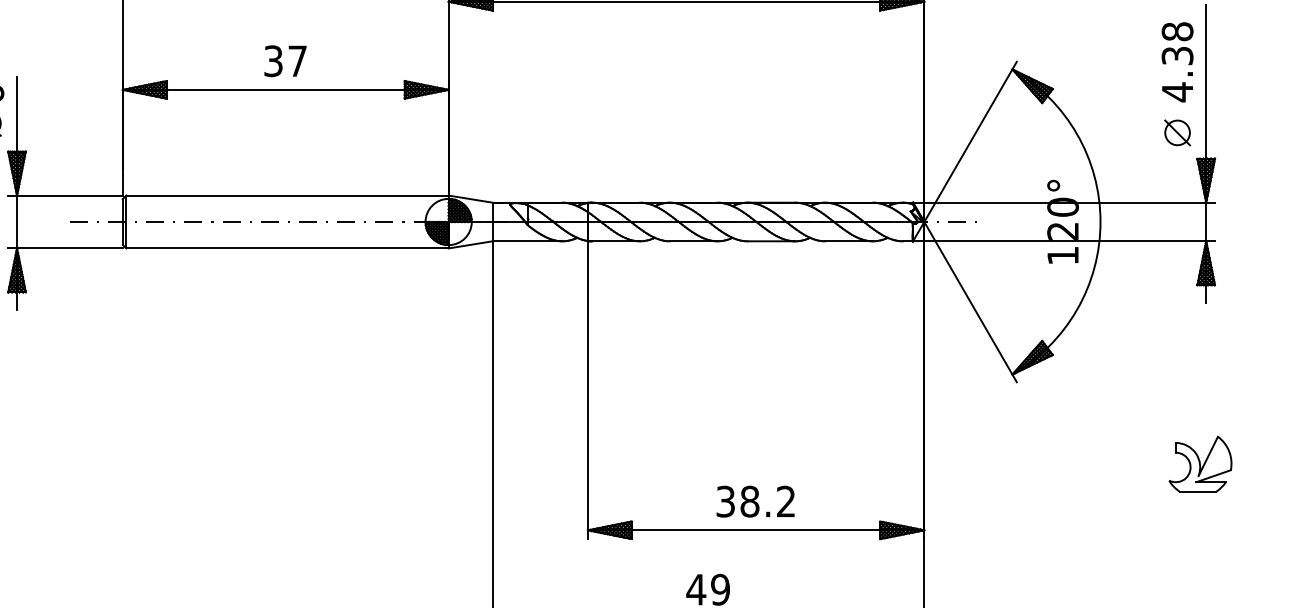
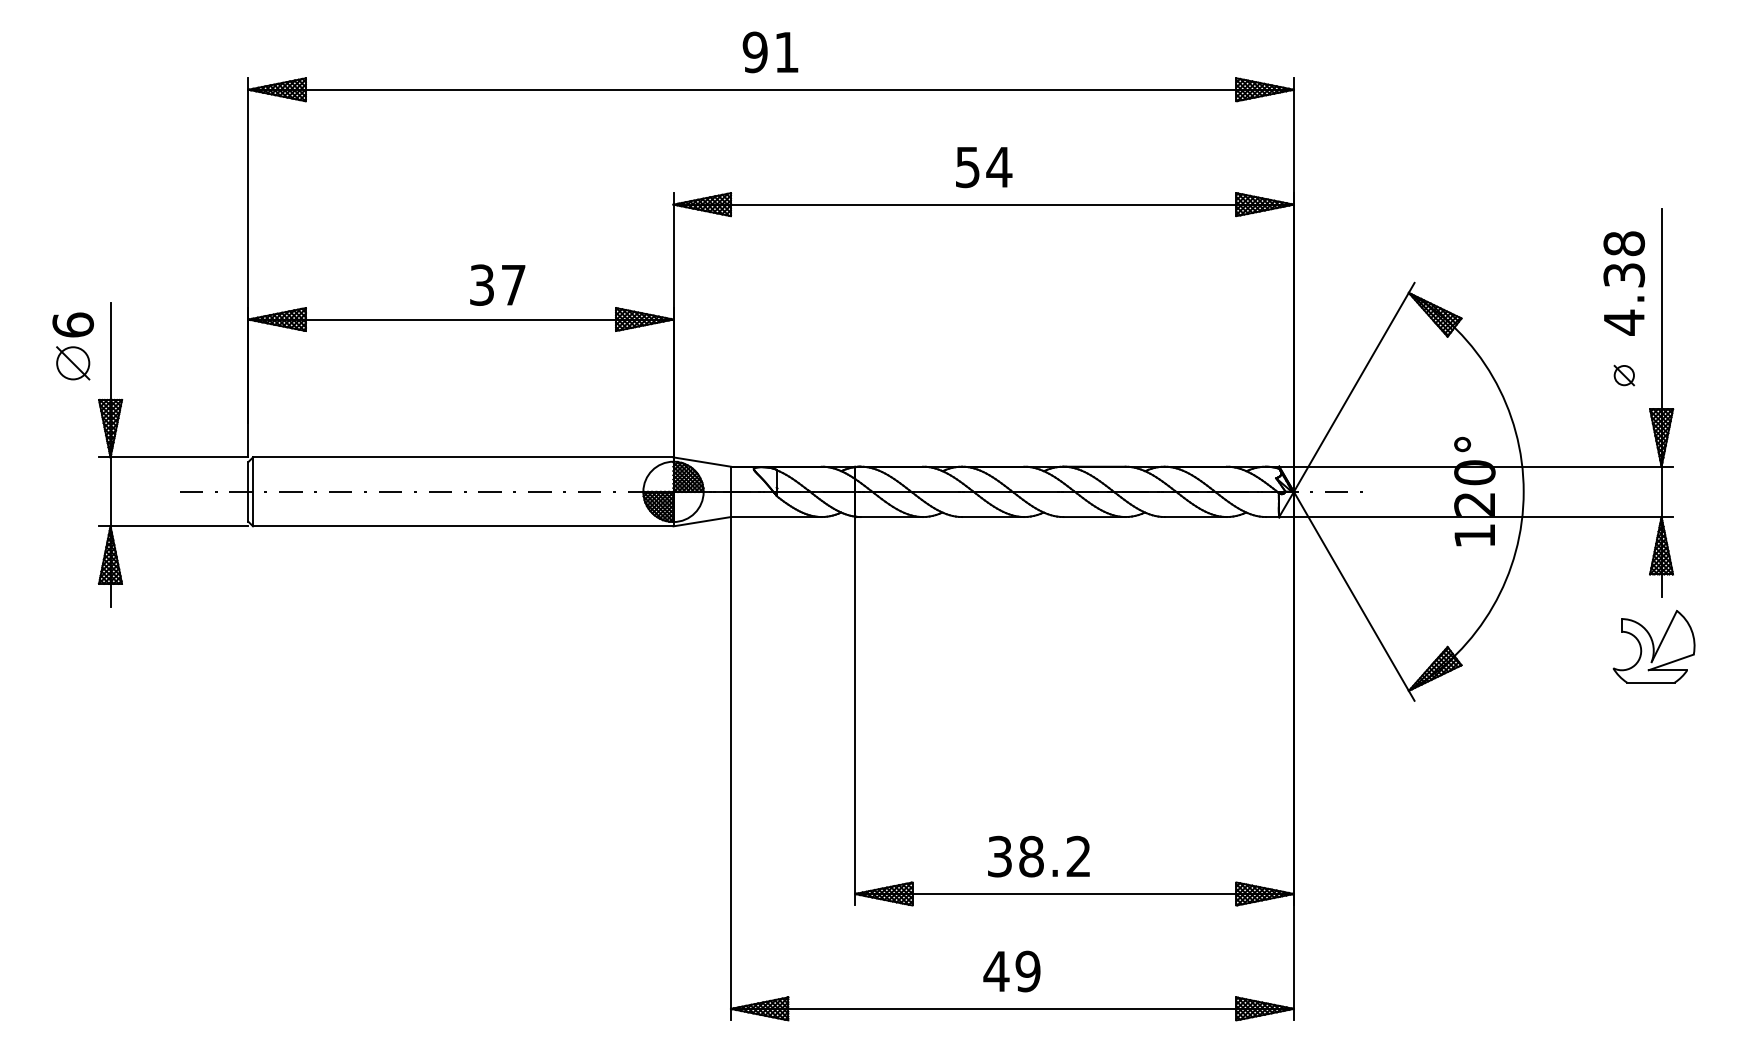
text: (285, 60) -> (497, 284), moved
part: (1177, 132) -> (1624, 375), size x0.6
part: (1200, 463) -> (1653, 646), moved
text: (755, 501) -> (1038, 856), moved

